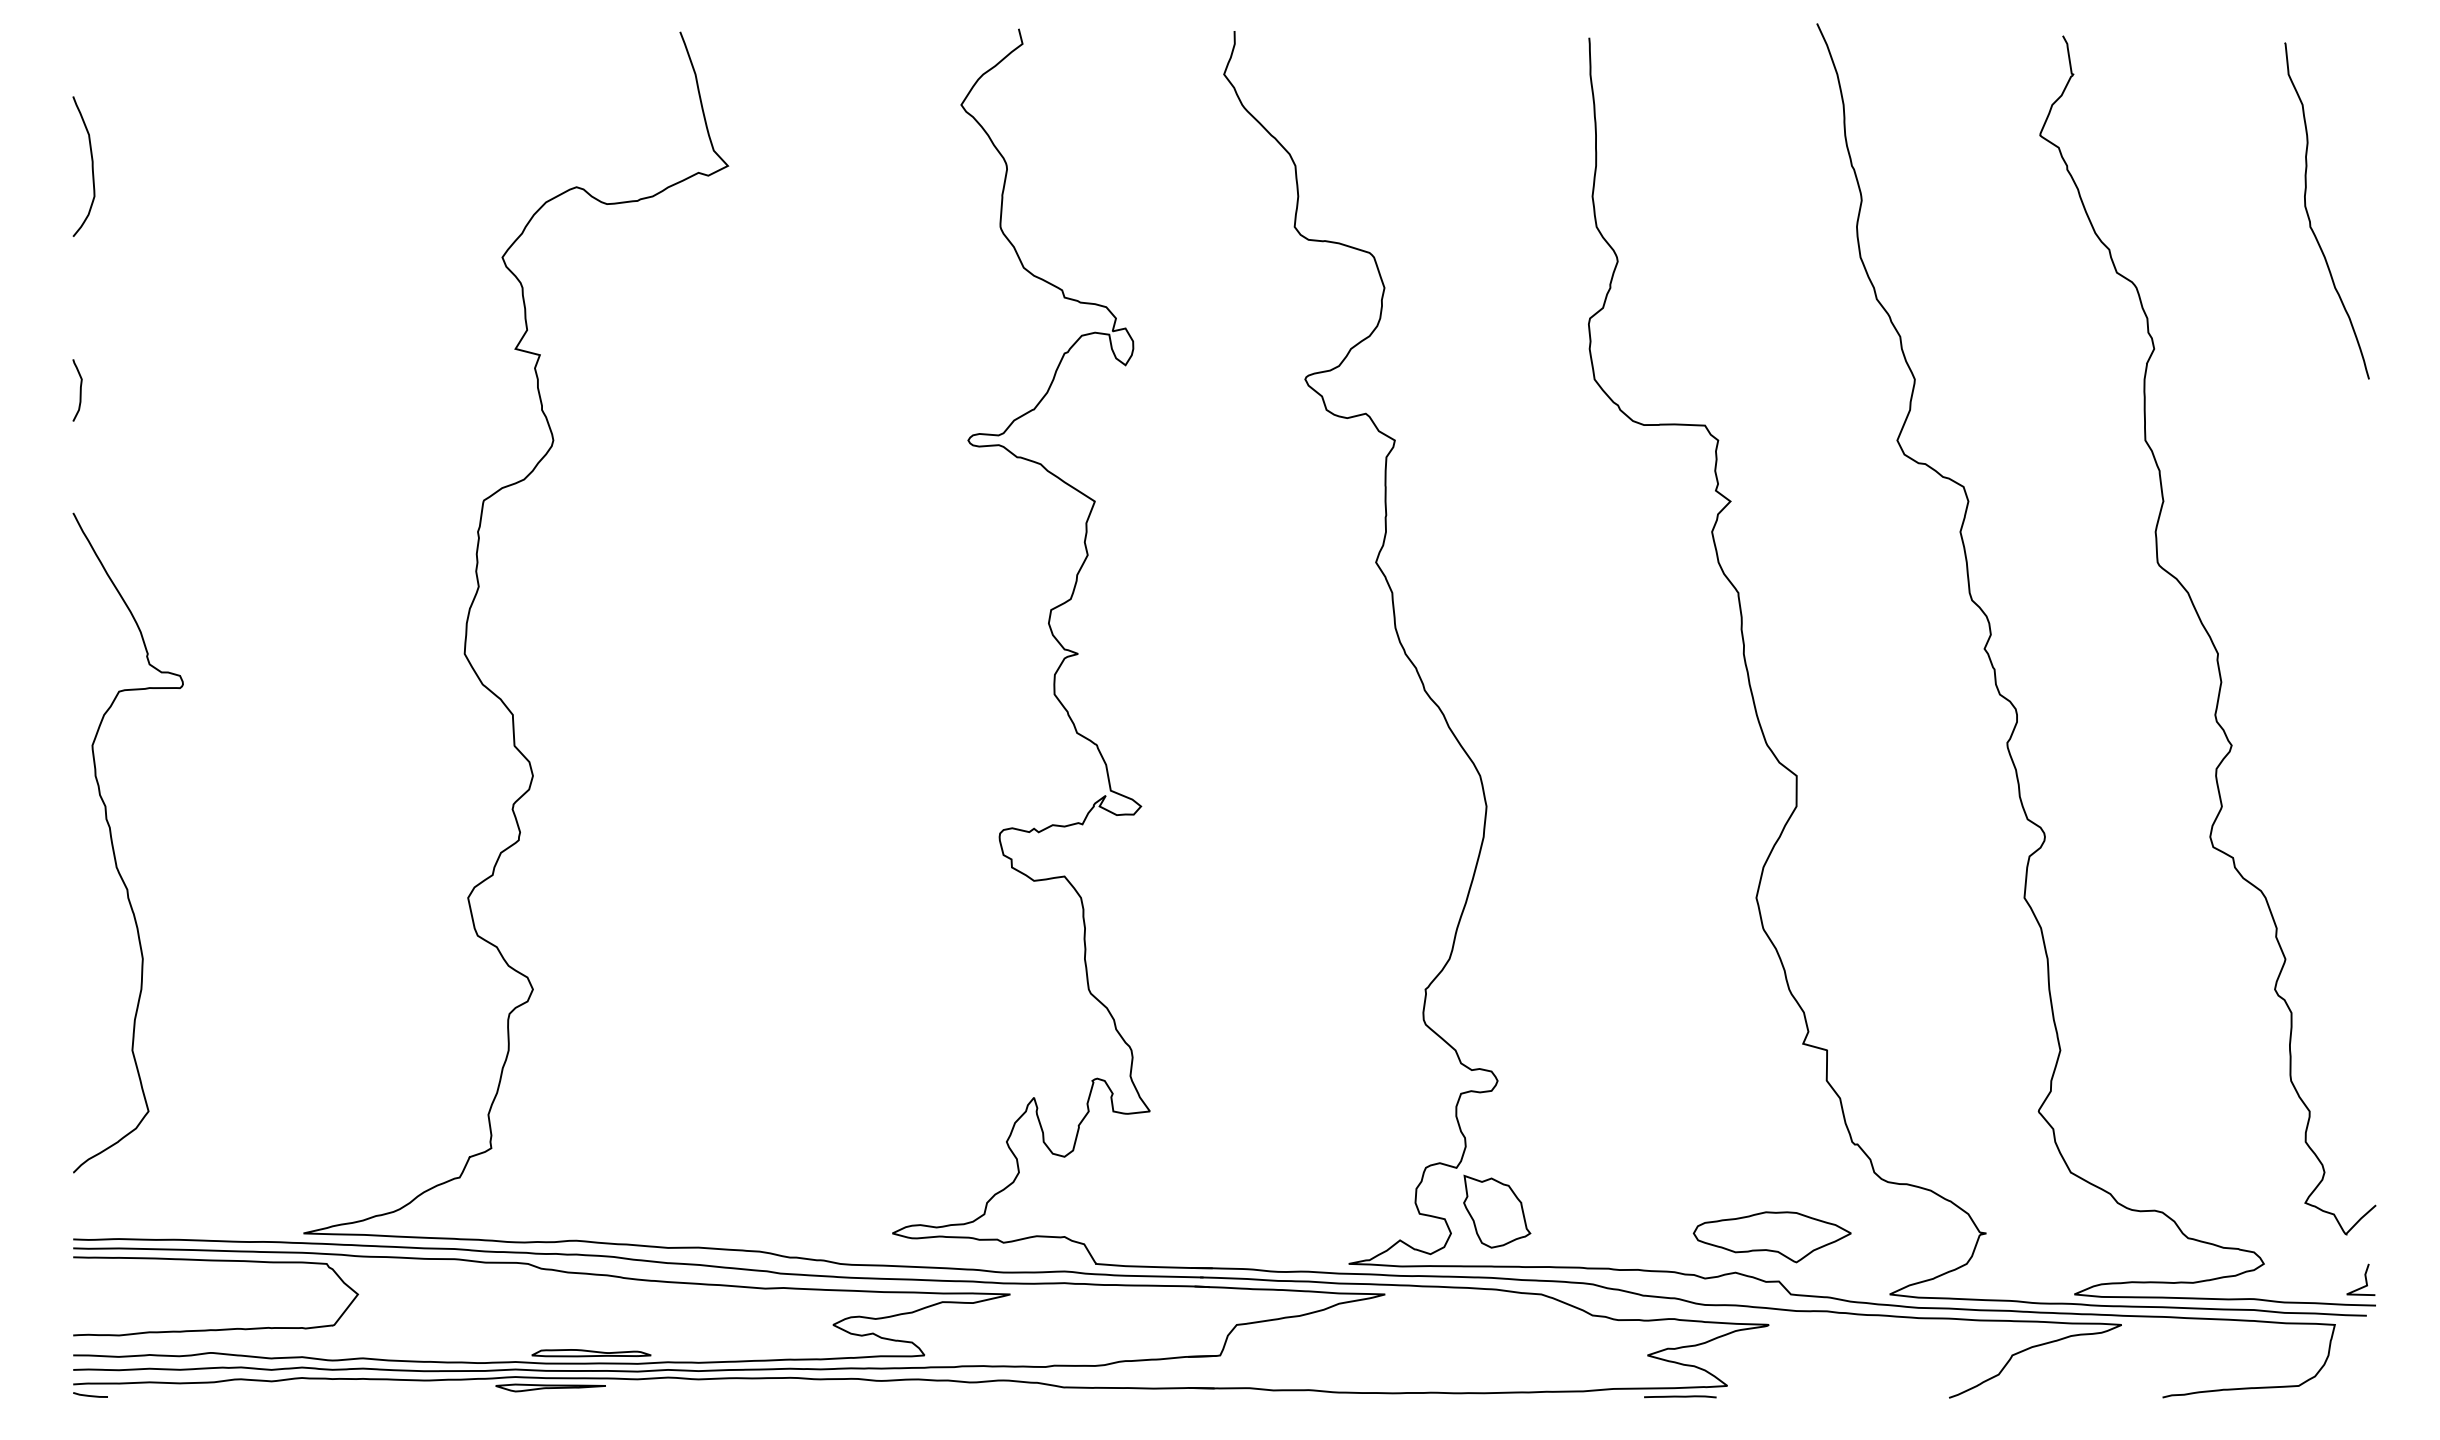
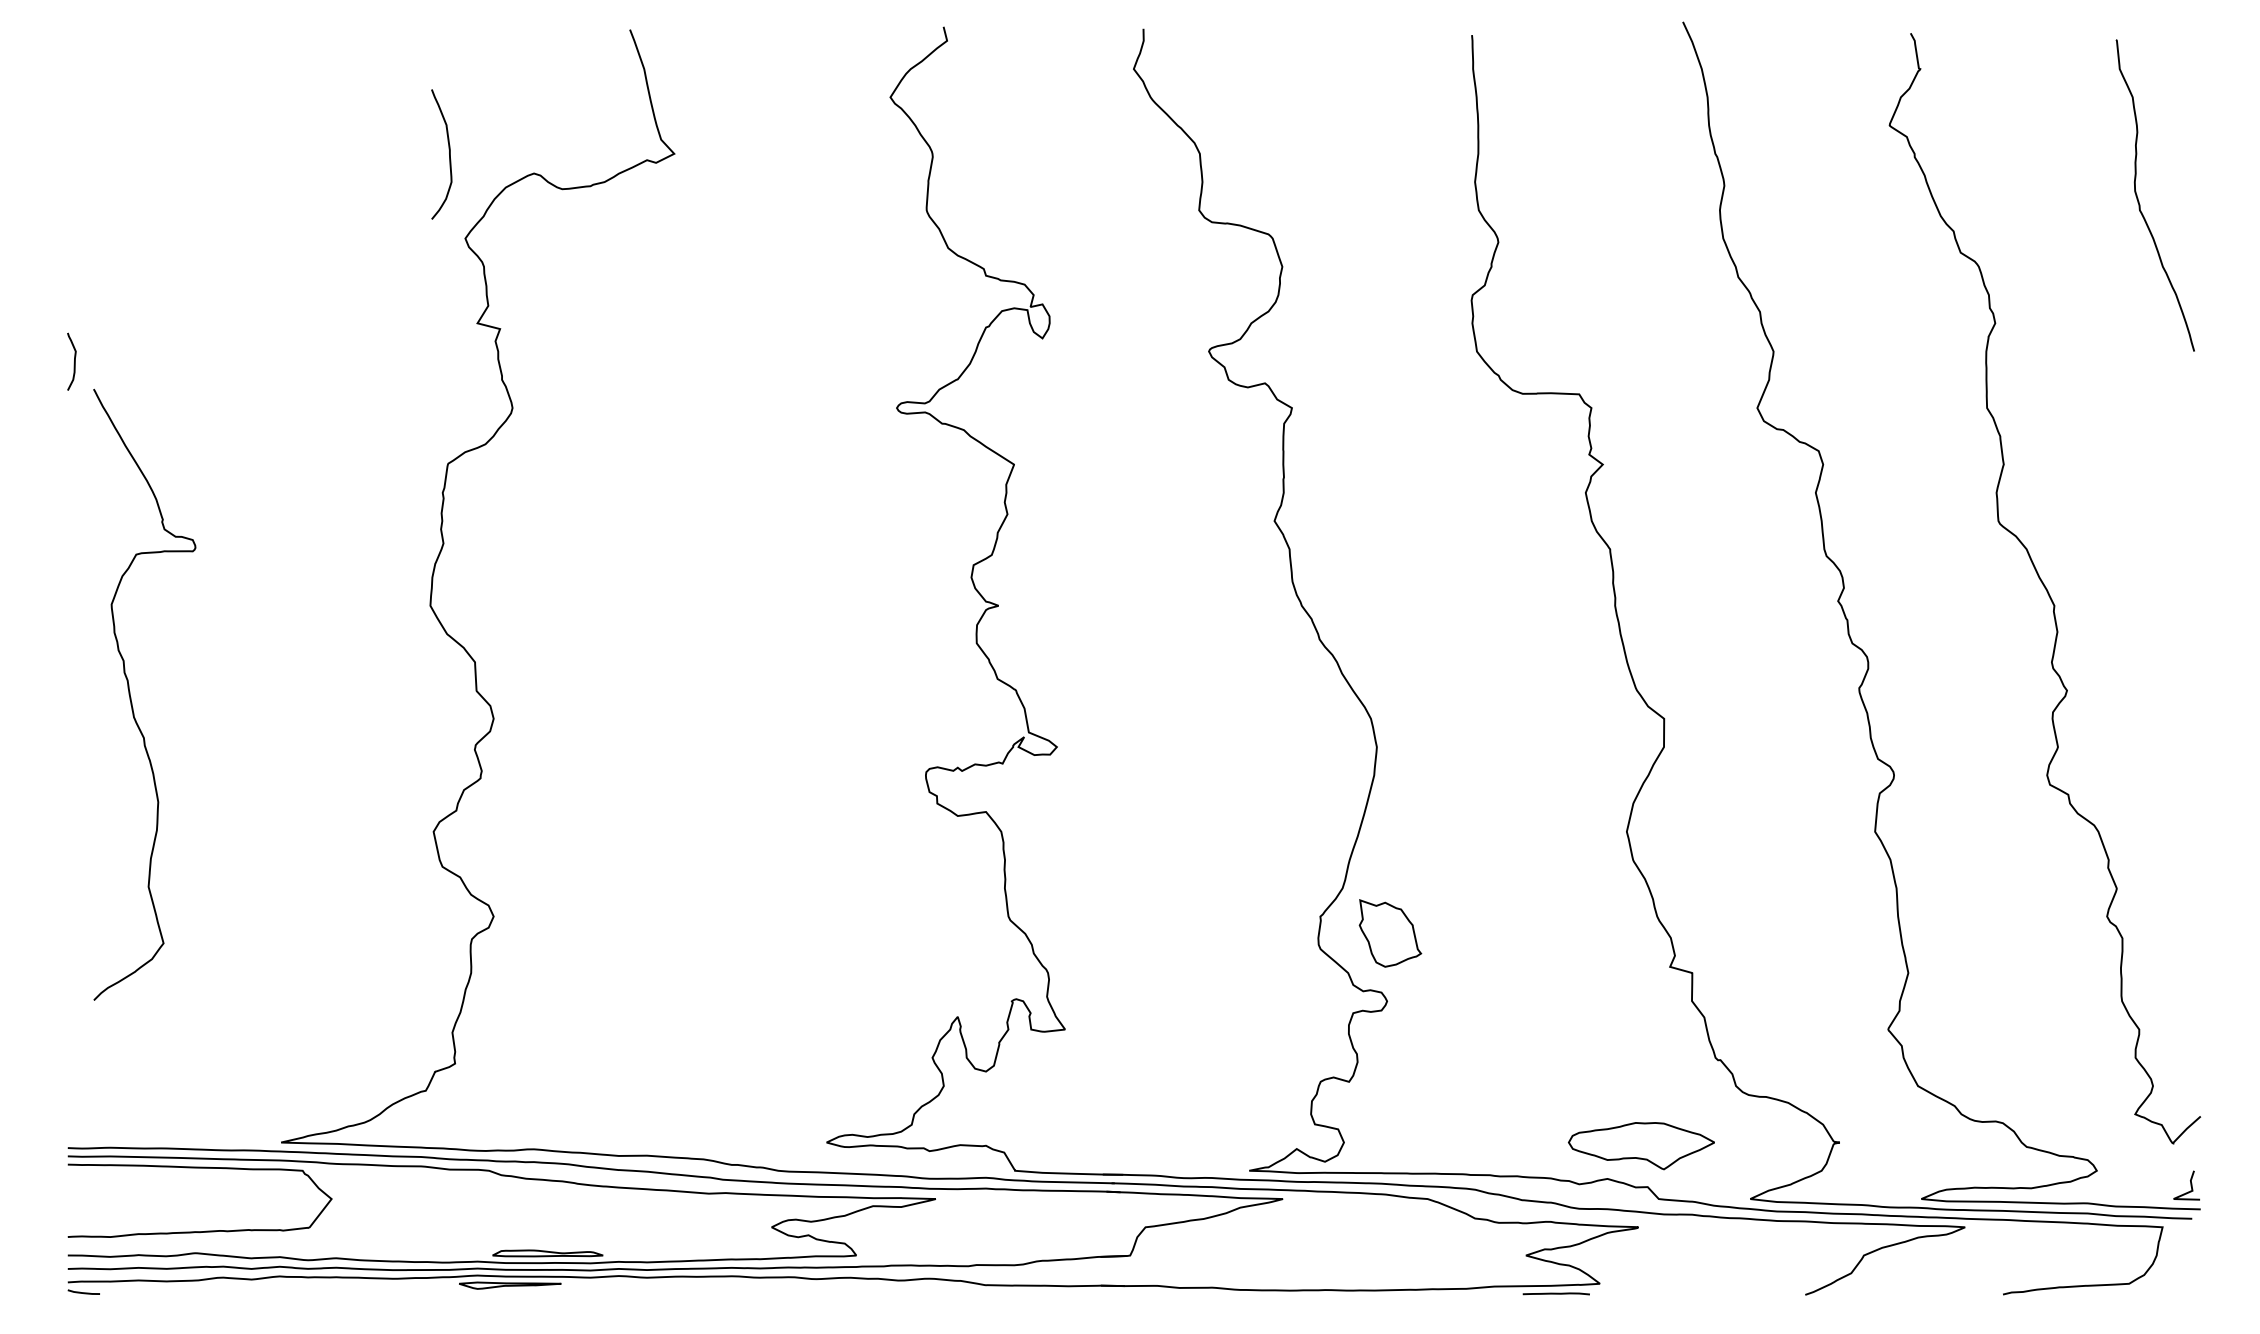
curve: (91, 166) -> (448, 154), moved
curve: (113, 843) -> (131, 695), moved
part: (1497, 1211) -> (1390, 933), moved

